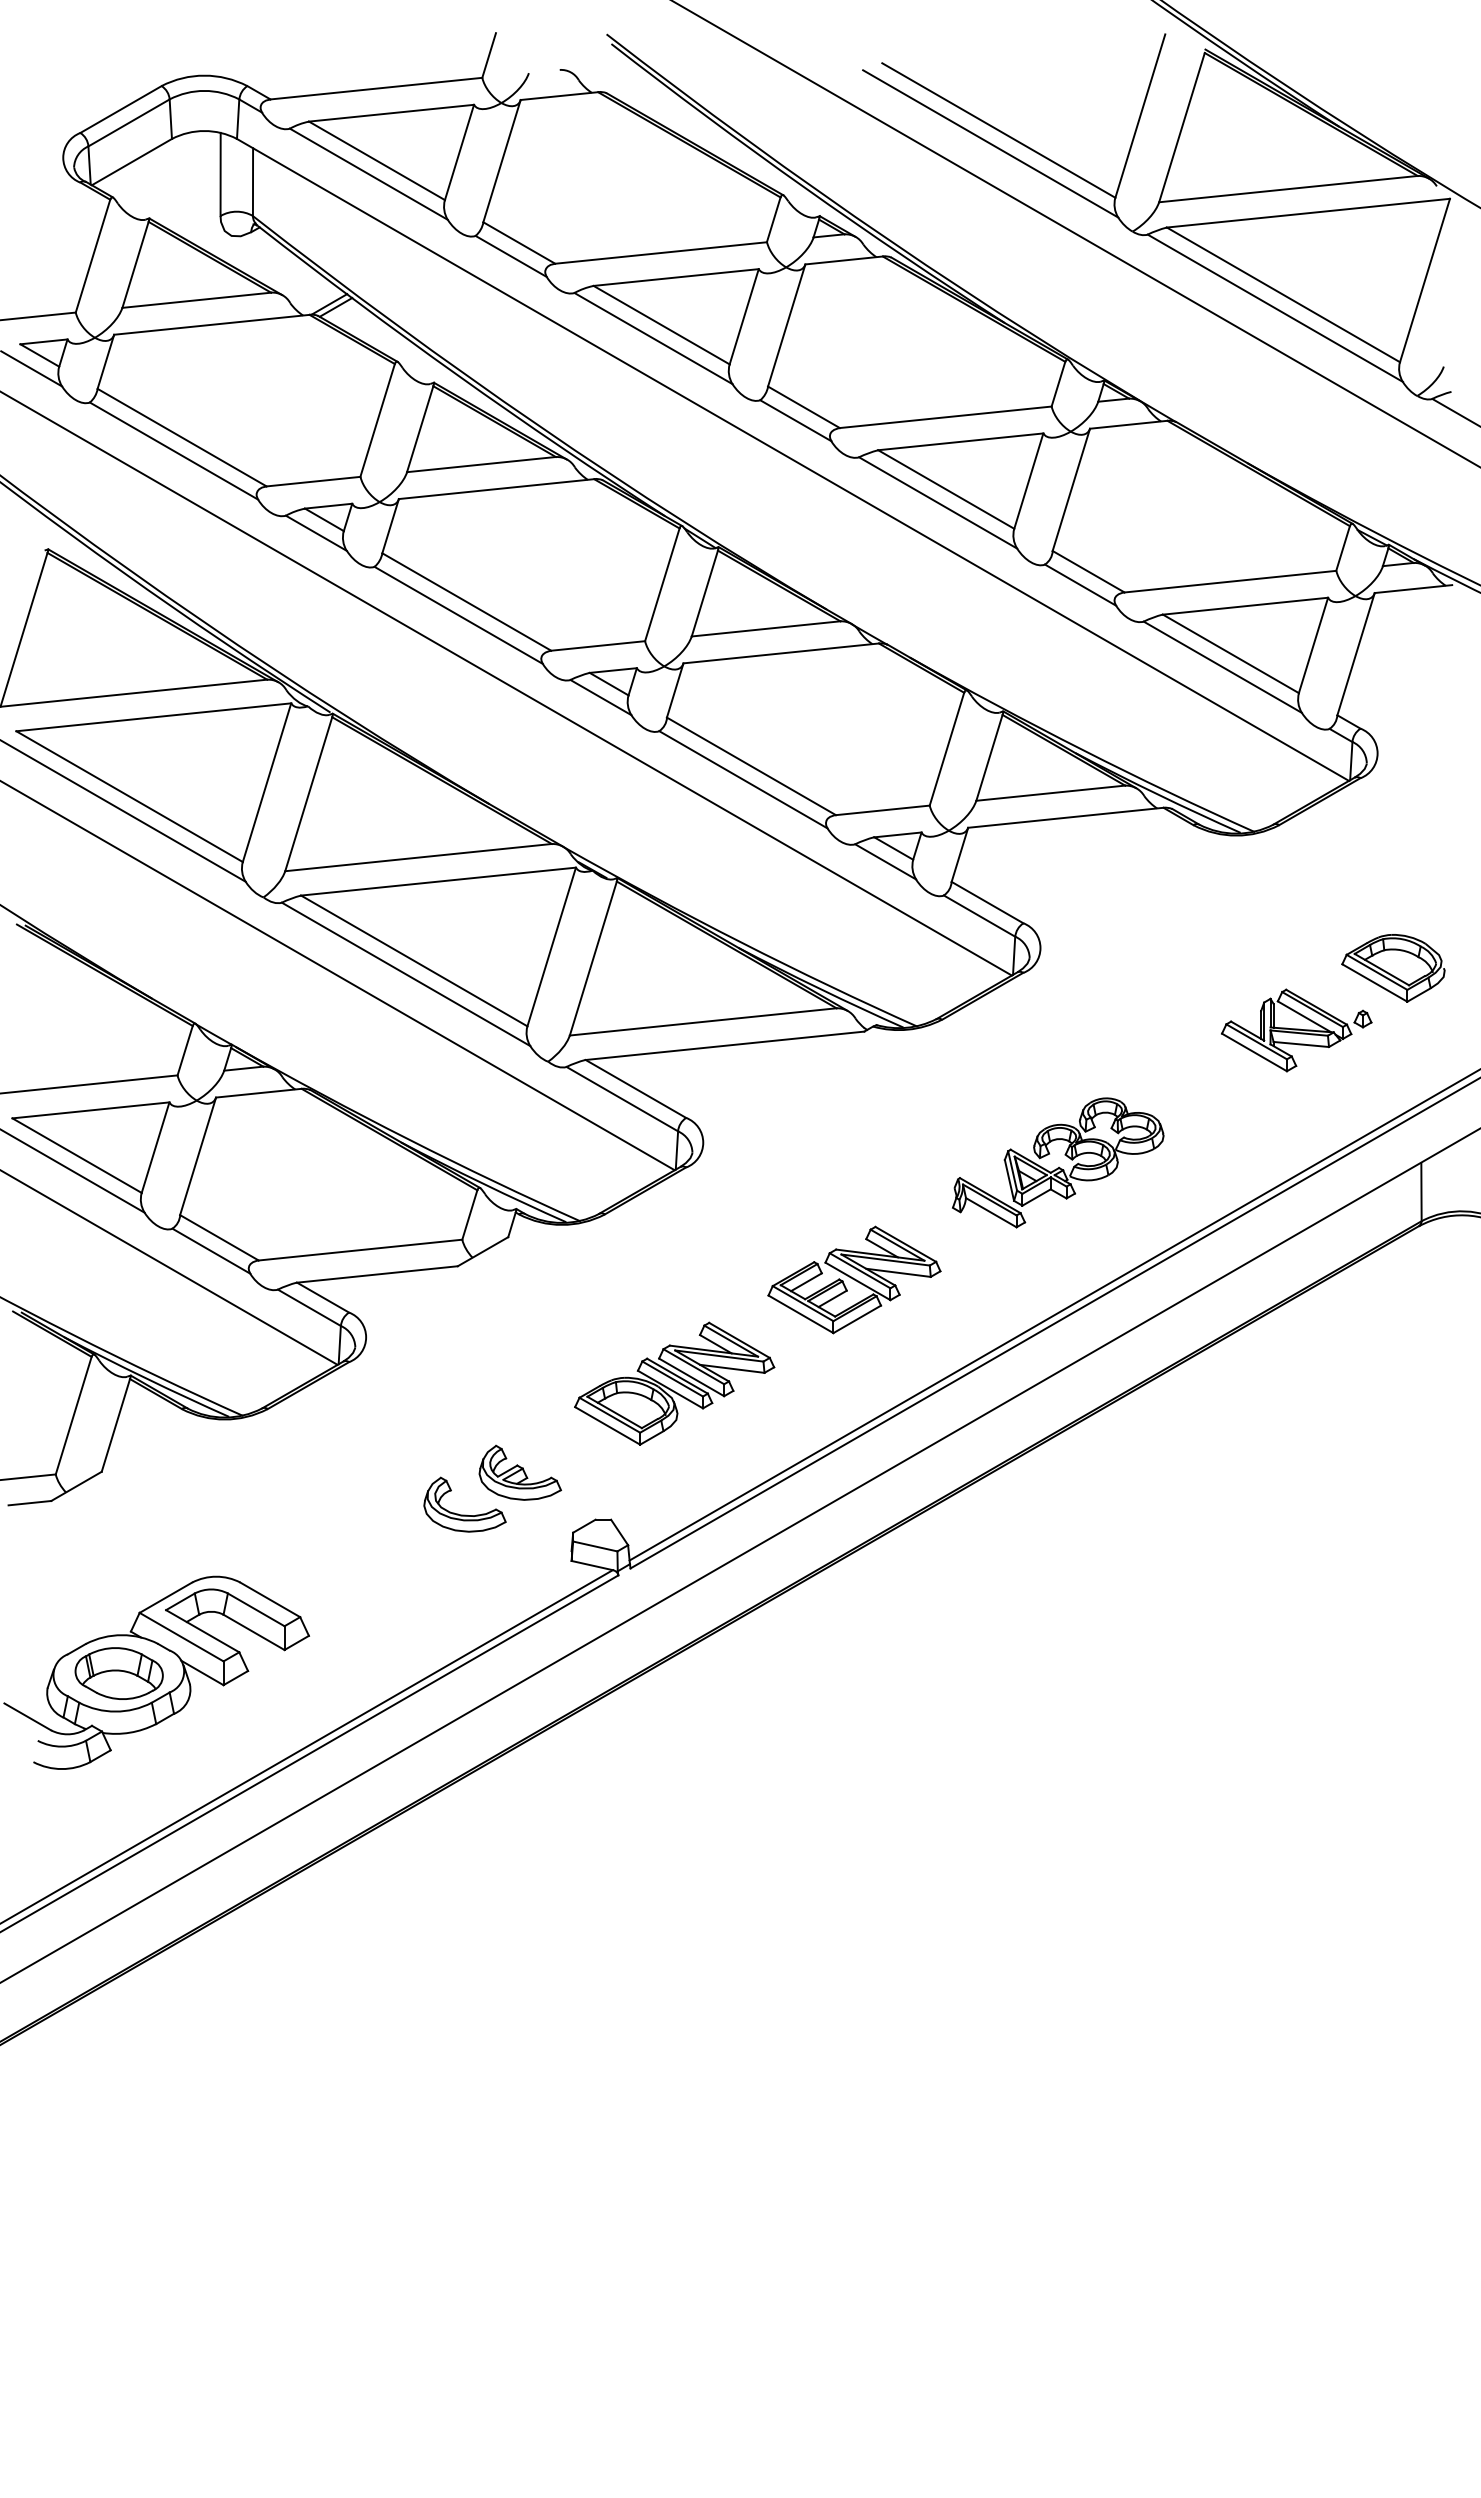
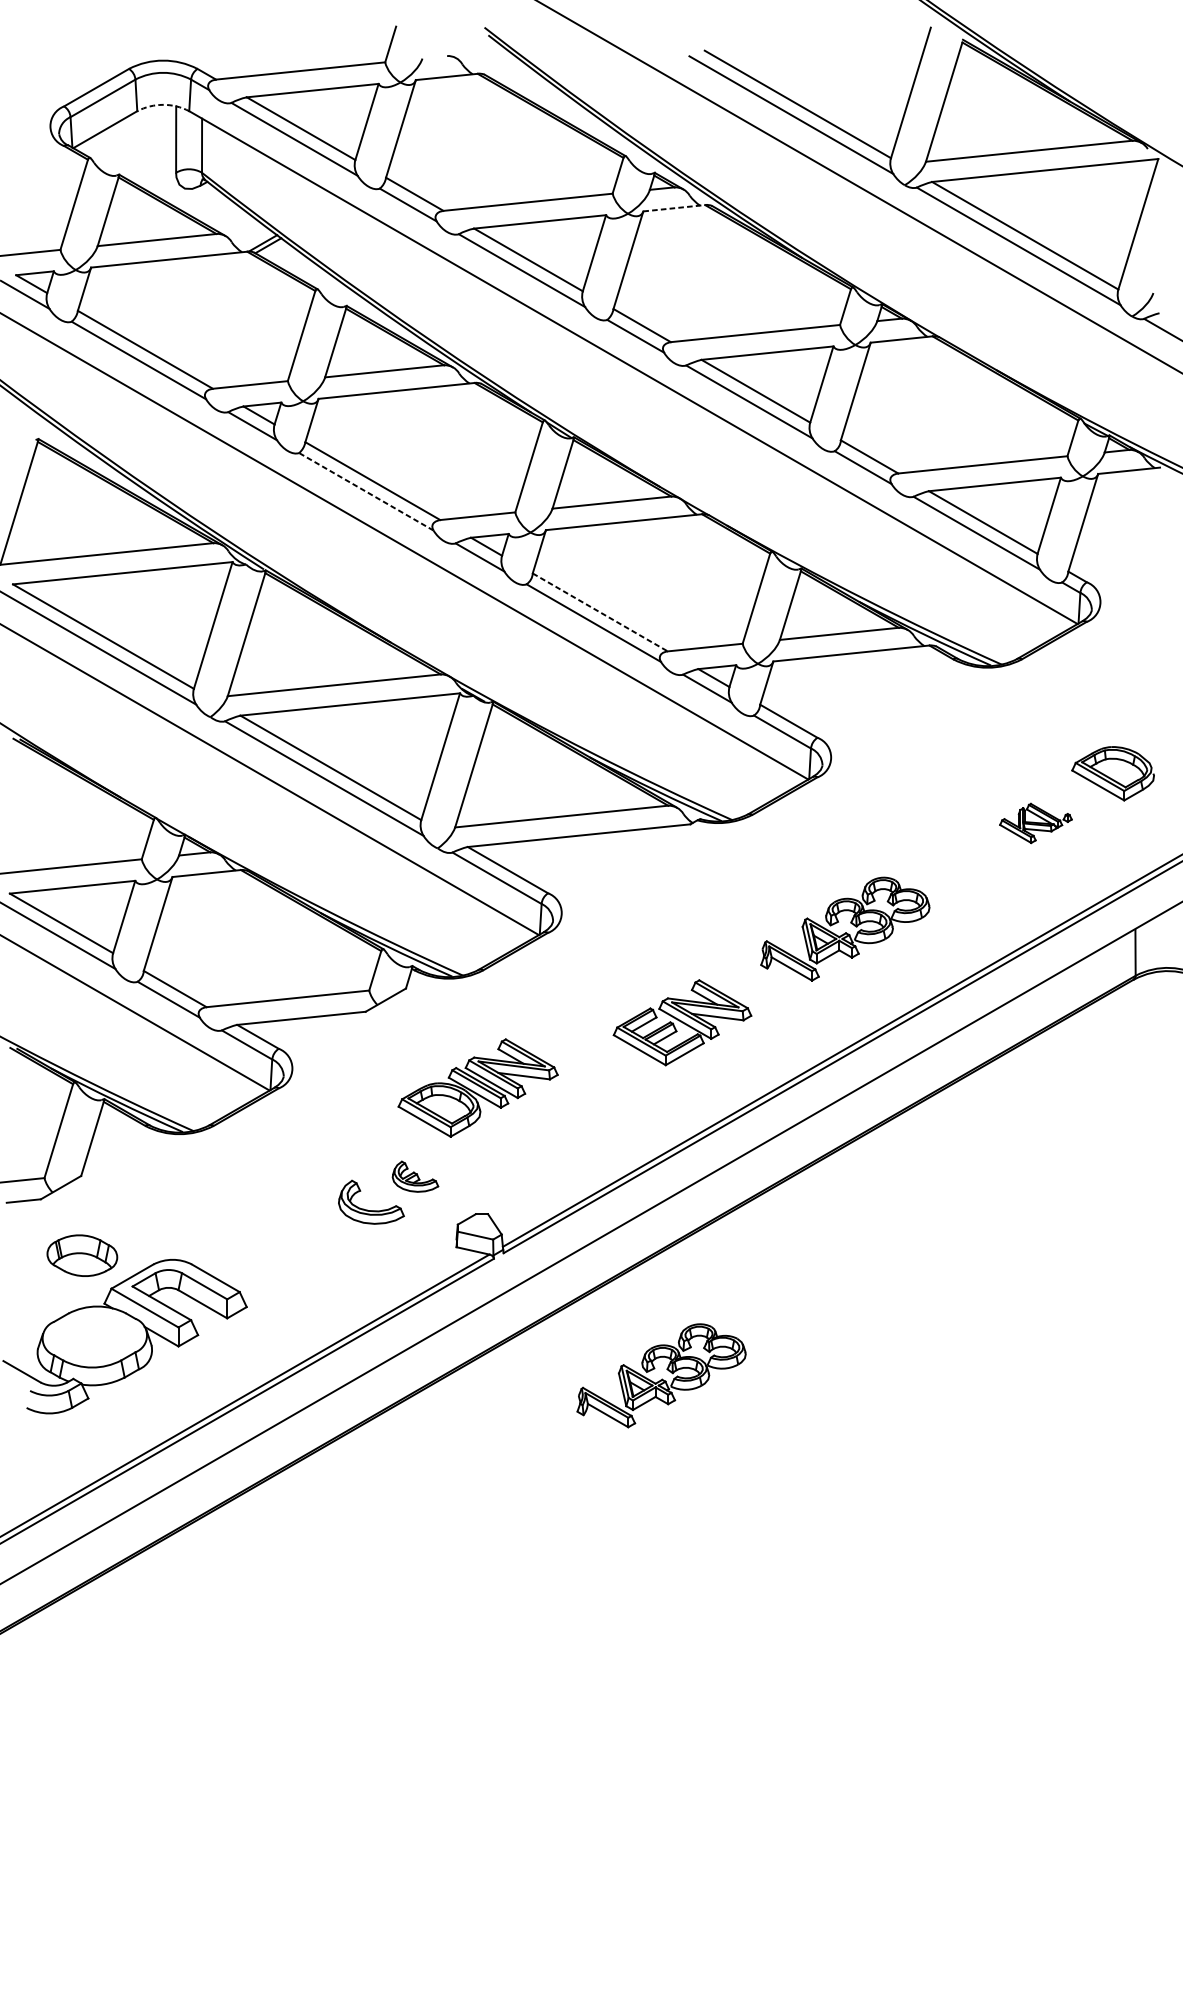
arc: (204, 131) -> (163, 105), solid -> dashed
line: (844, 260) -> (674, 208), solid -> dashed
line: (458, 615) -> (366, 491), solid -> dashed
line: (751, 766) -> (600, 612), solid -> dashed
part: (1296, 1030) -> (1035, 823), size x0.6
part: (674, 1383) -> (478, 1087), moved
part: (519, 1472) -> (414, 1176), size x0.7
part: (118, 1673) -> (81, 1255), moved
part: (828, 1721) -> (661, 1375), added

